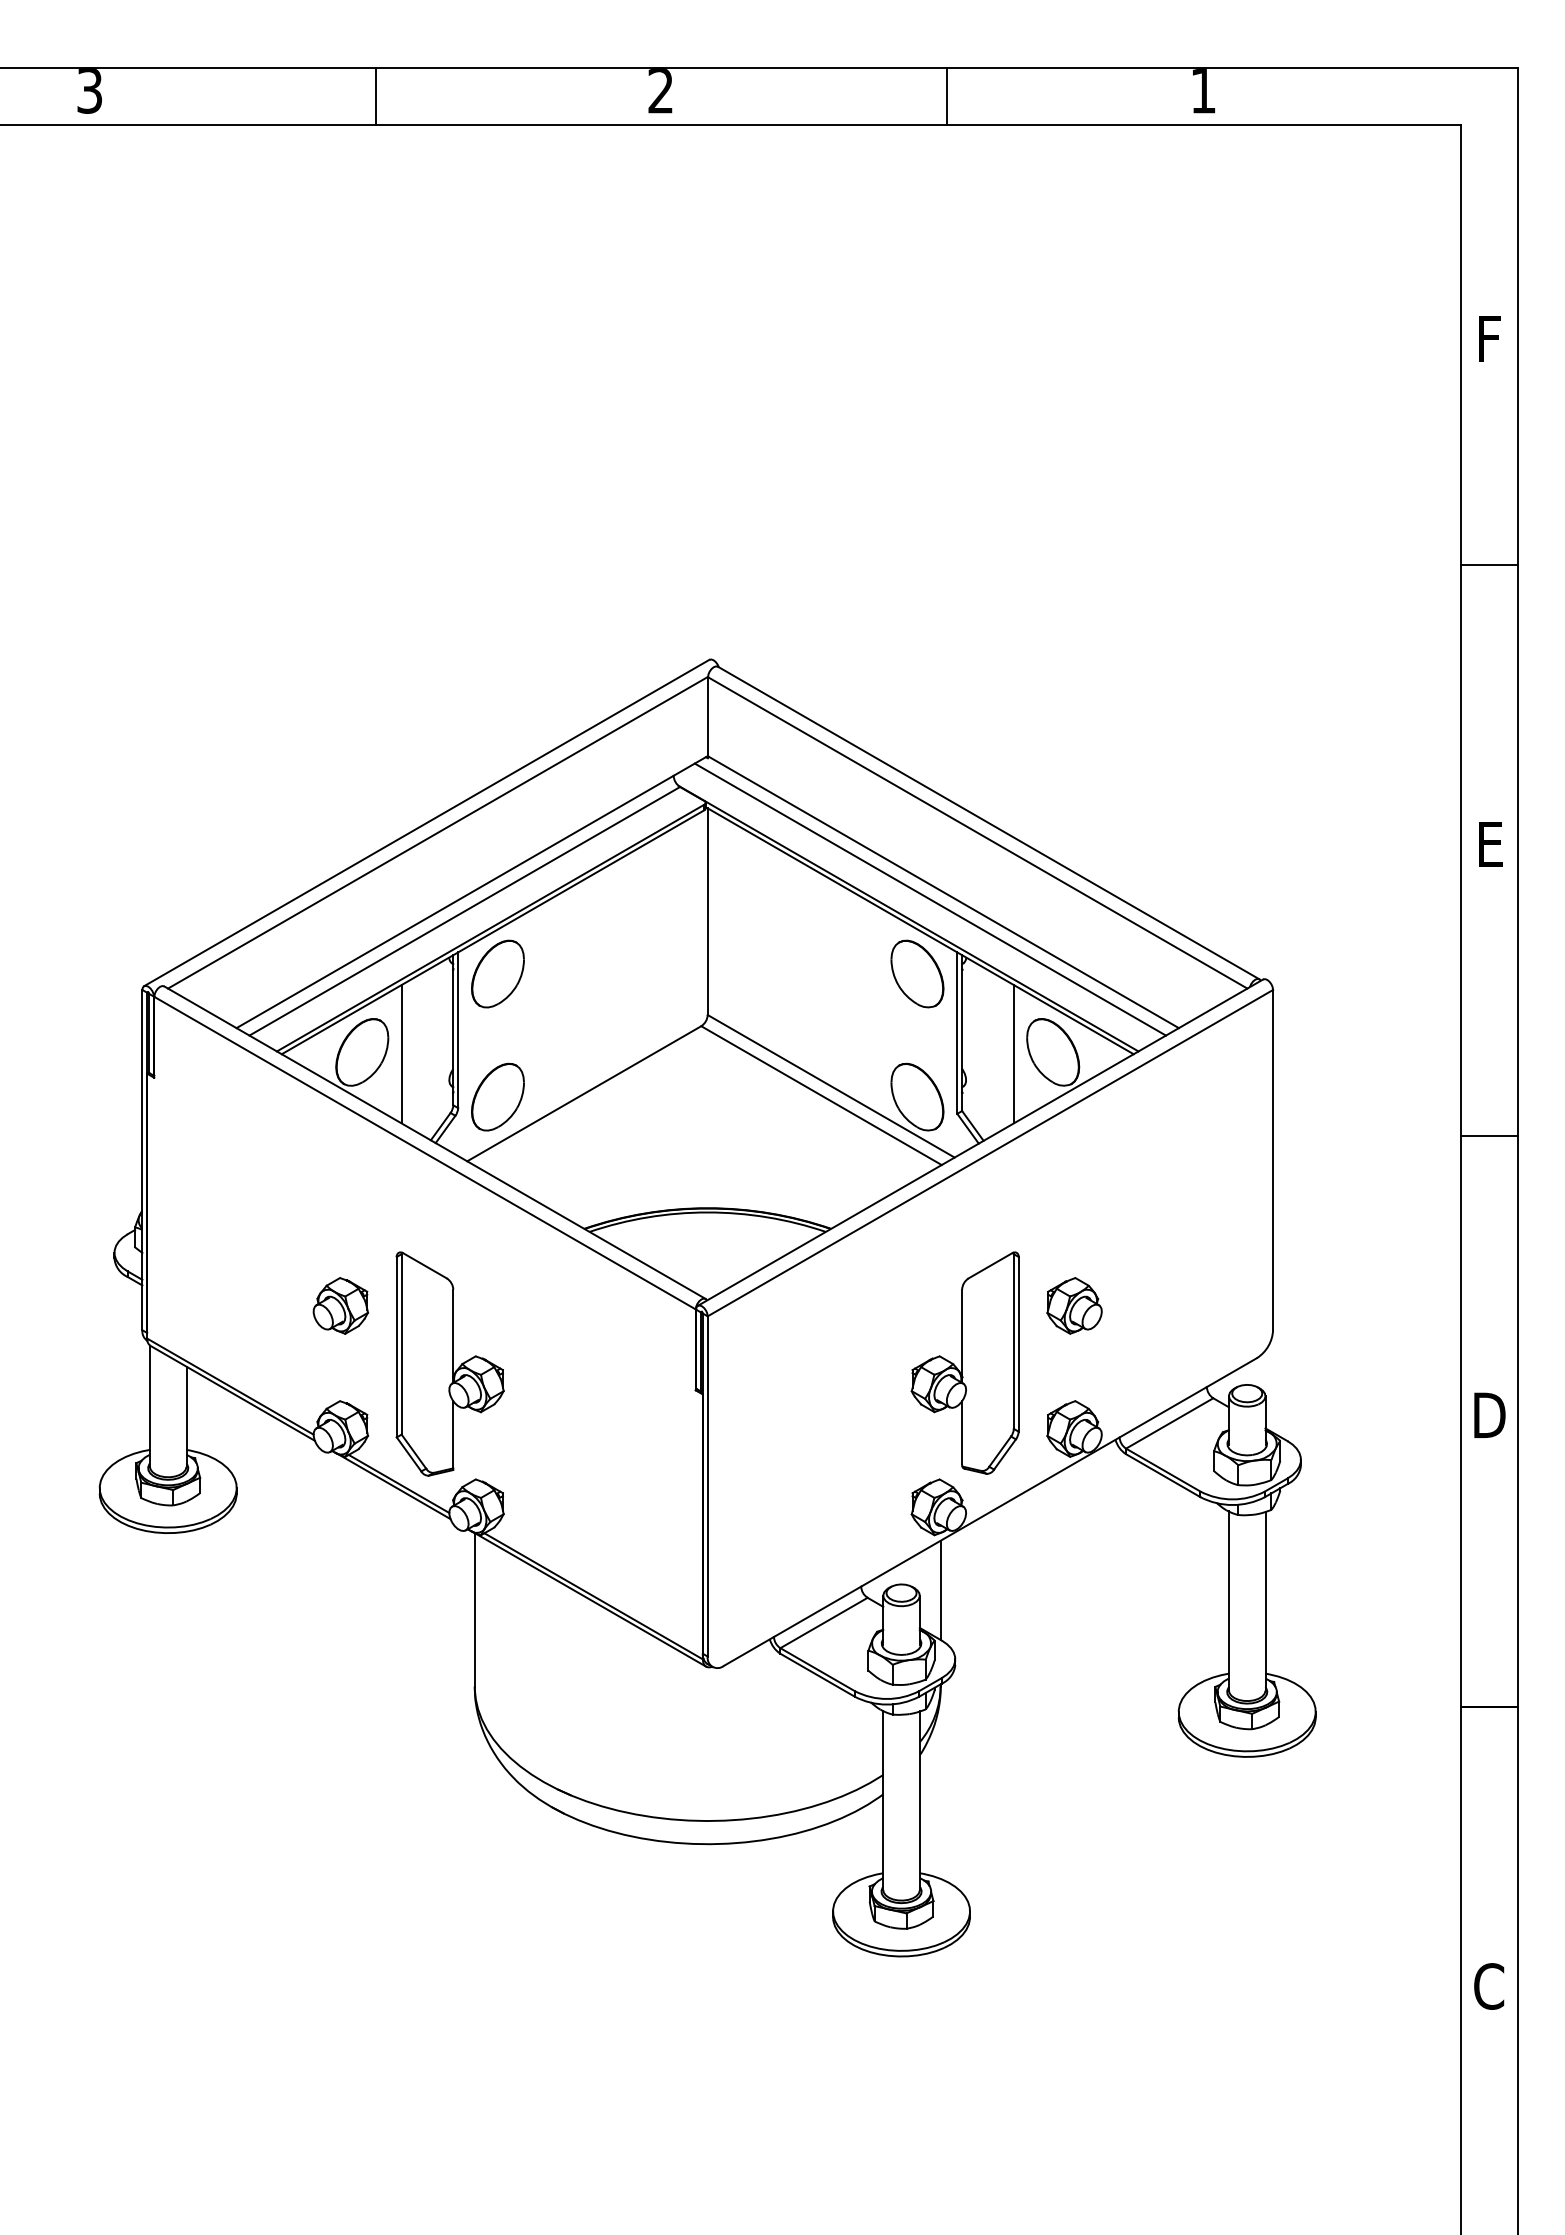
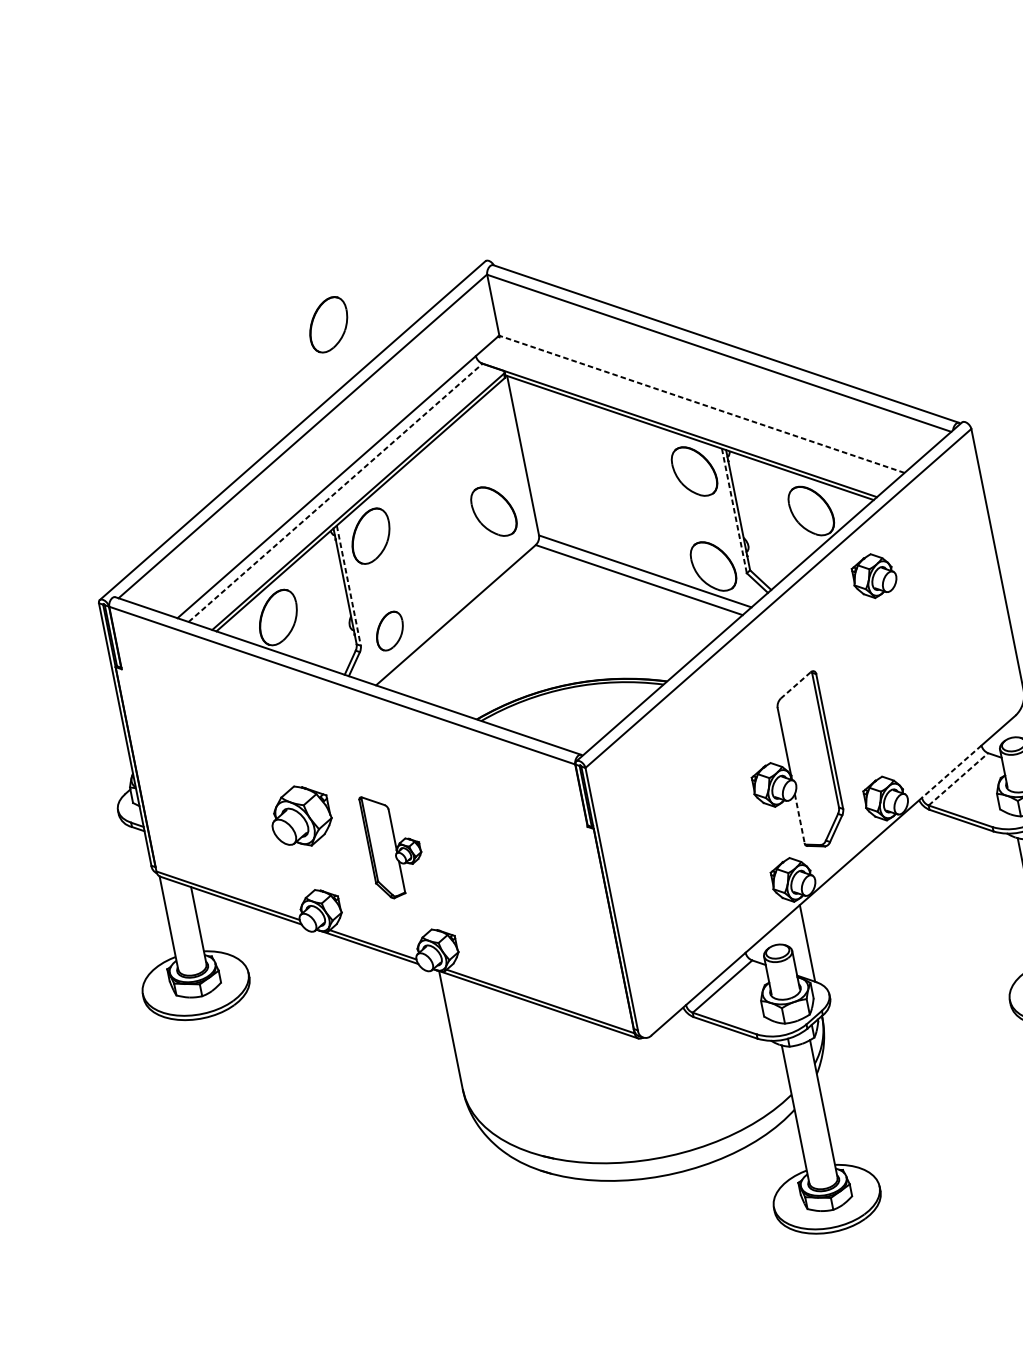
part: (497, 699) -> (328, 324), added
line: (943, 892) -> (702, 404), solid -> dashed
line: (929, 899) -> (692, 412), removed
line: (464, 911) -> (335, 493), solid -> dashed
part: (657, 973) -> (493, 511), added
line: (458, 1030) -> (349, 585), solid -> dashed
line: (957, 1033) -> (734, 511), solid -> dashed
line: (401, 1054) -> (308, 613), removed
line: (1013, 1054) -> (781, 518), removed
part: (497, 1096) -> (389, 630), size x0.7
line: (989, 1266) -> (795, 686), solid -> dashed
part: (340, 1305) -> (300, 816), size x1.4
part: (1074, 1305) -> (874, 575), moved
part: (449, 1363) -> (393, 844), size x0.6
line: (1162, 1412) -> (951, 772), solid -> dashed
line: (1170, 1423) -> (959, 779), solid -> dashed
line: (962, 1432) -> (799, 818), solid -> dashed

